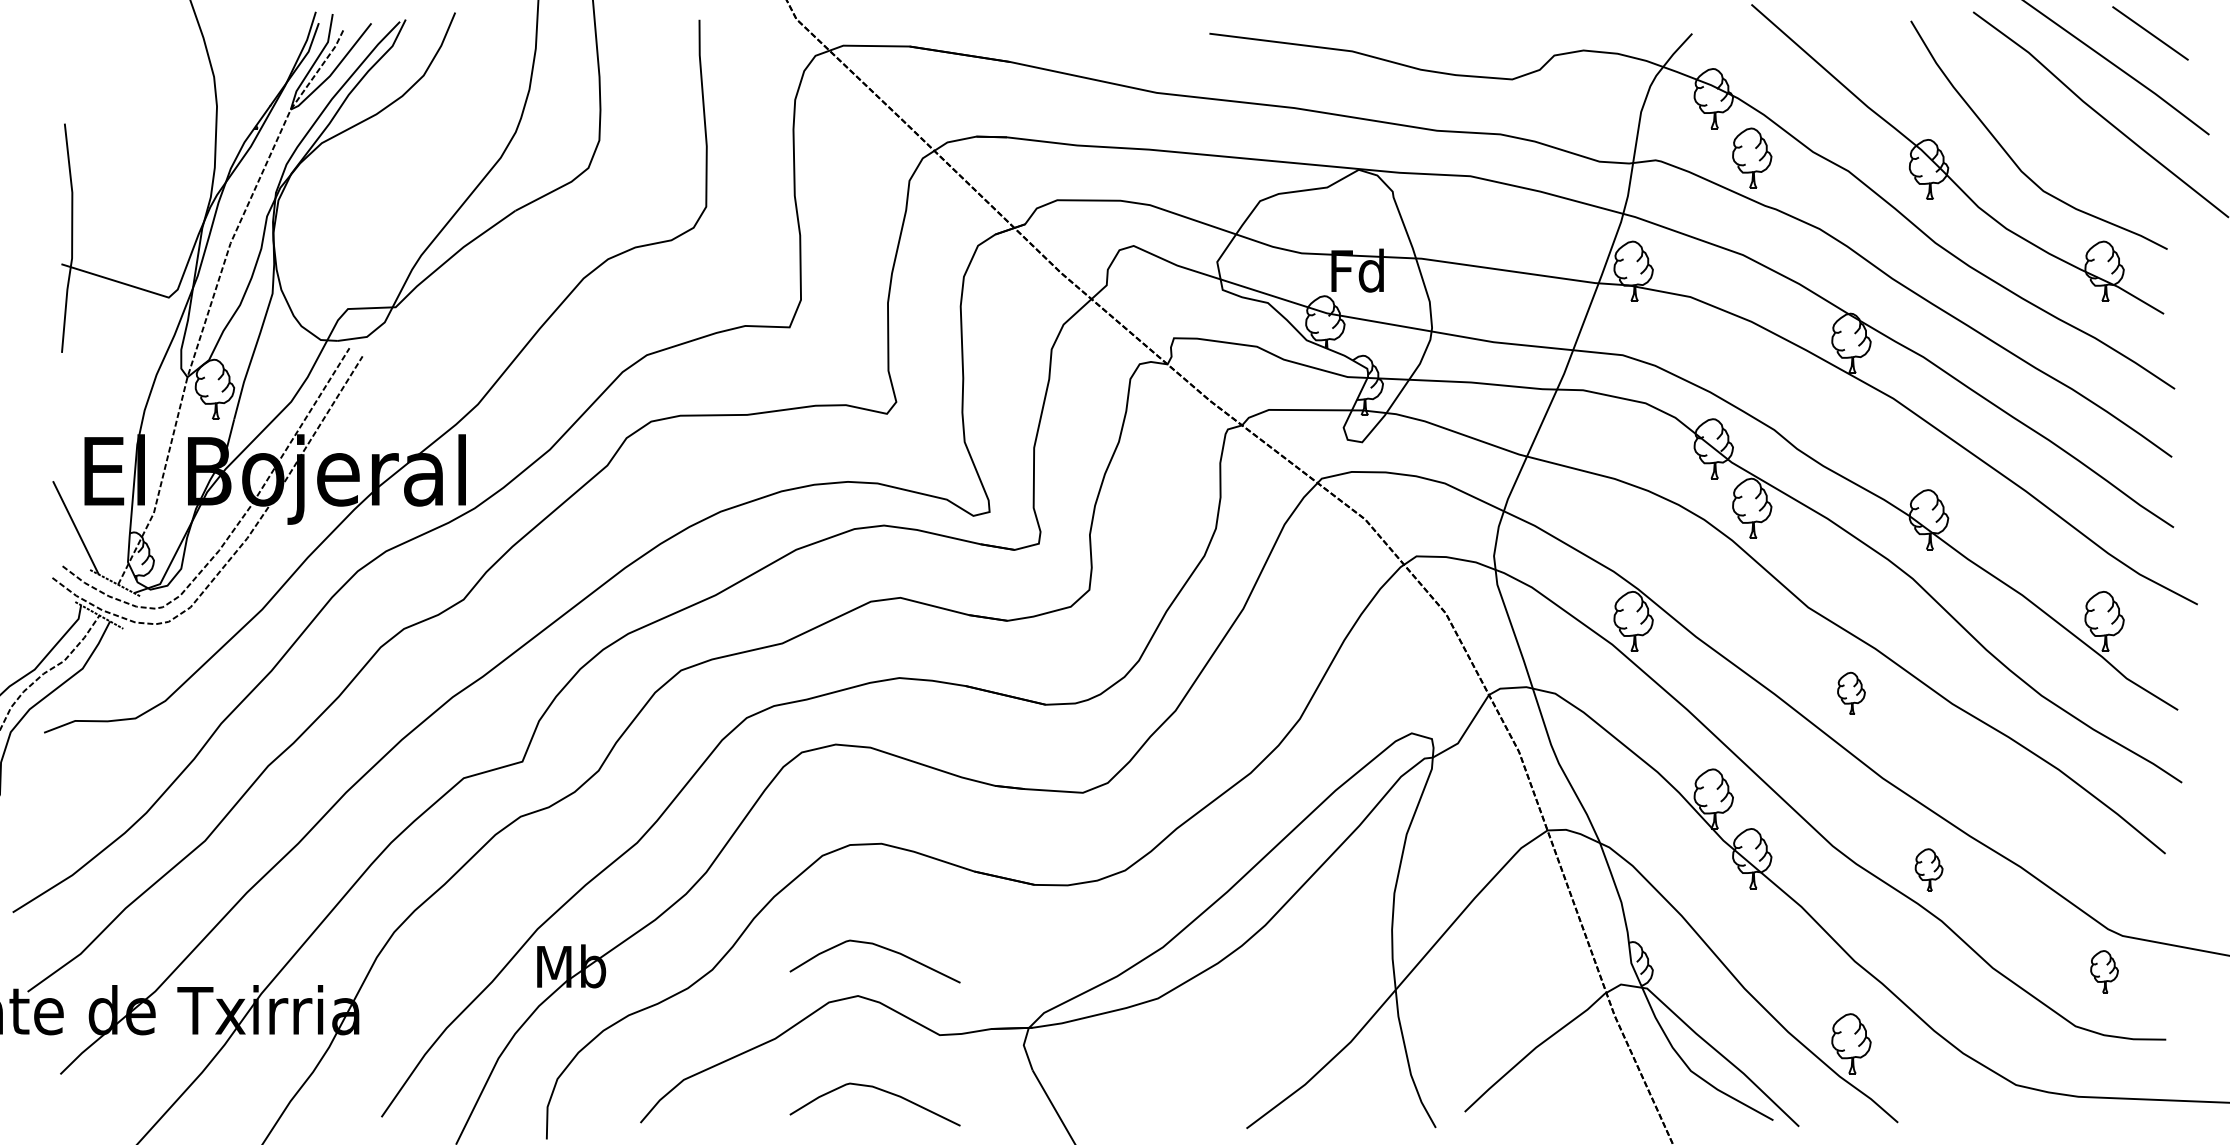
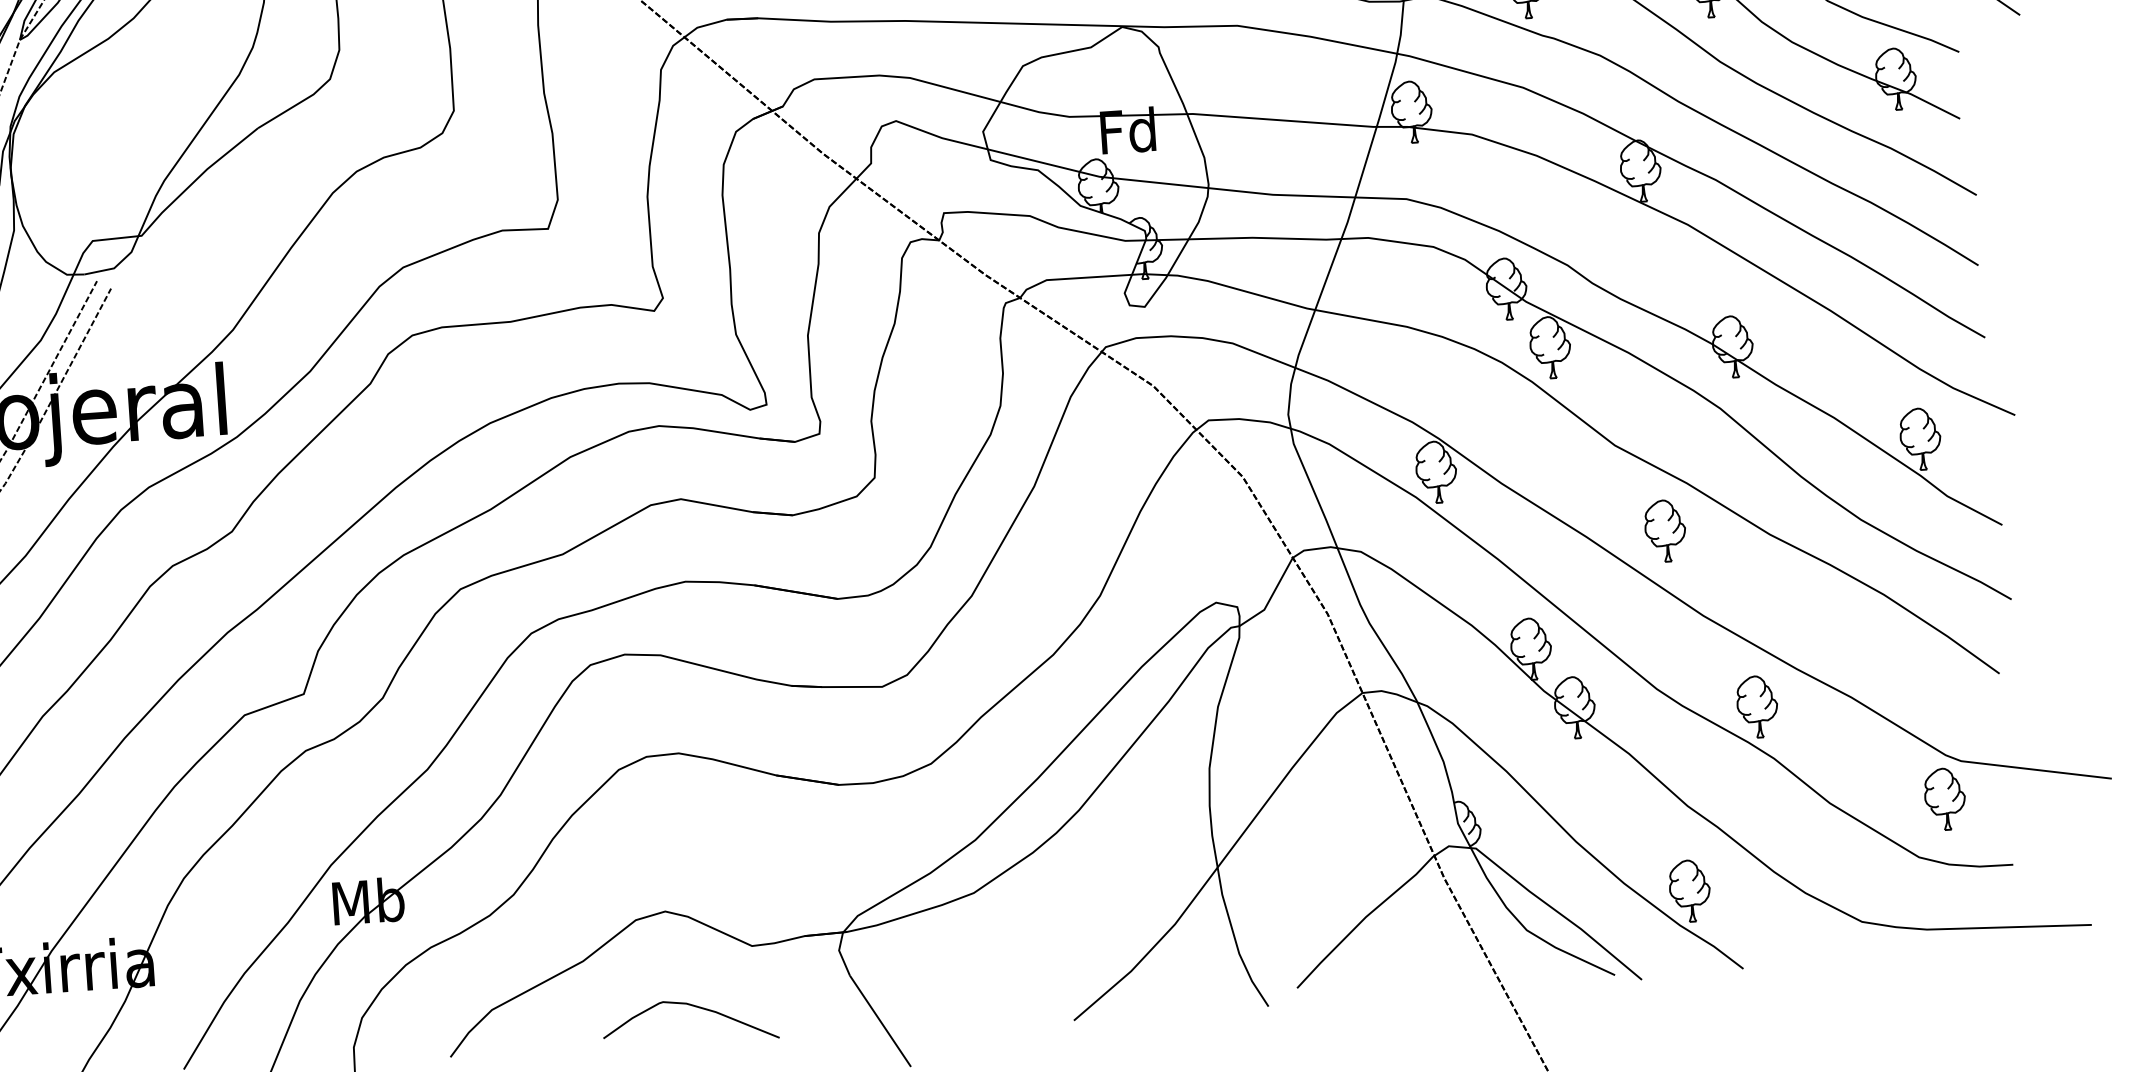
part: (1851, 693) -> (1665, 530), size x1.43
part: (1929, 869) -> (1757, 706), size x1.43
curve: (879, 947) -> (683, 860), removed
part: (2104, 971) -> (1945, 798), size x1.43

